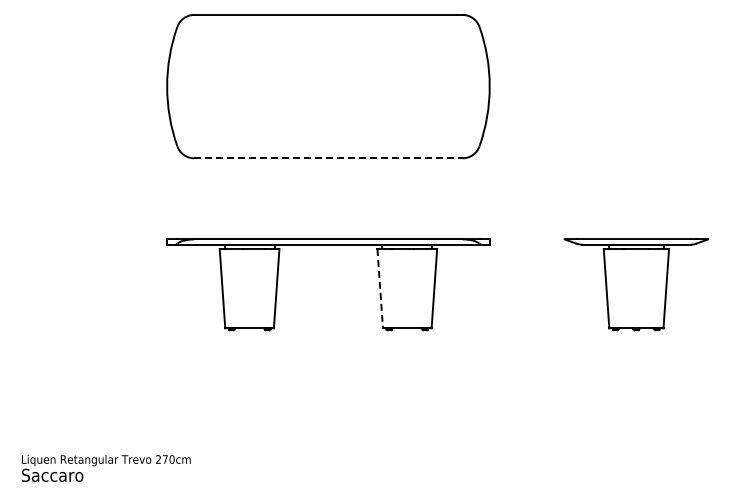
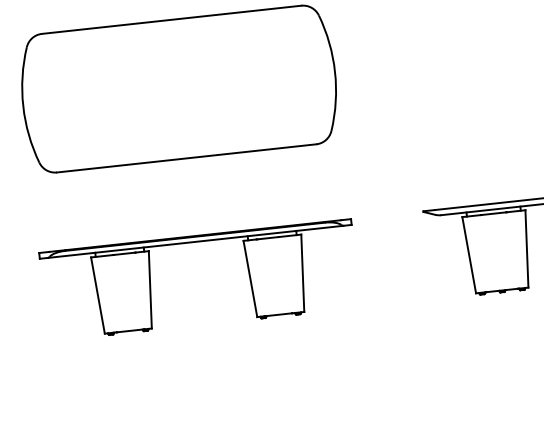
line: (328, 158) -> (186, 158), dashed -> solid
line: (380, 288) -> (250, 278), dashed -> solid

